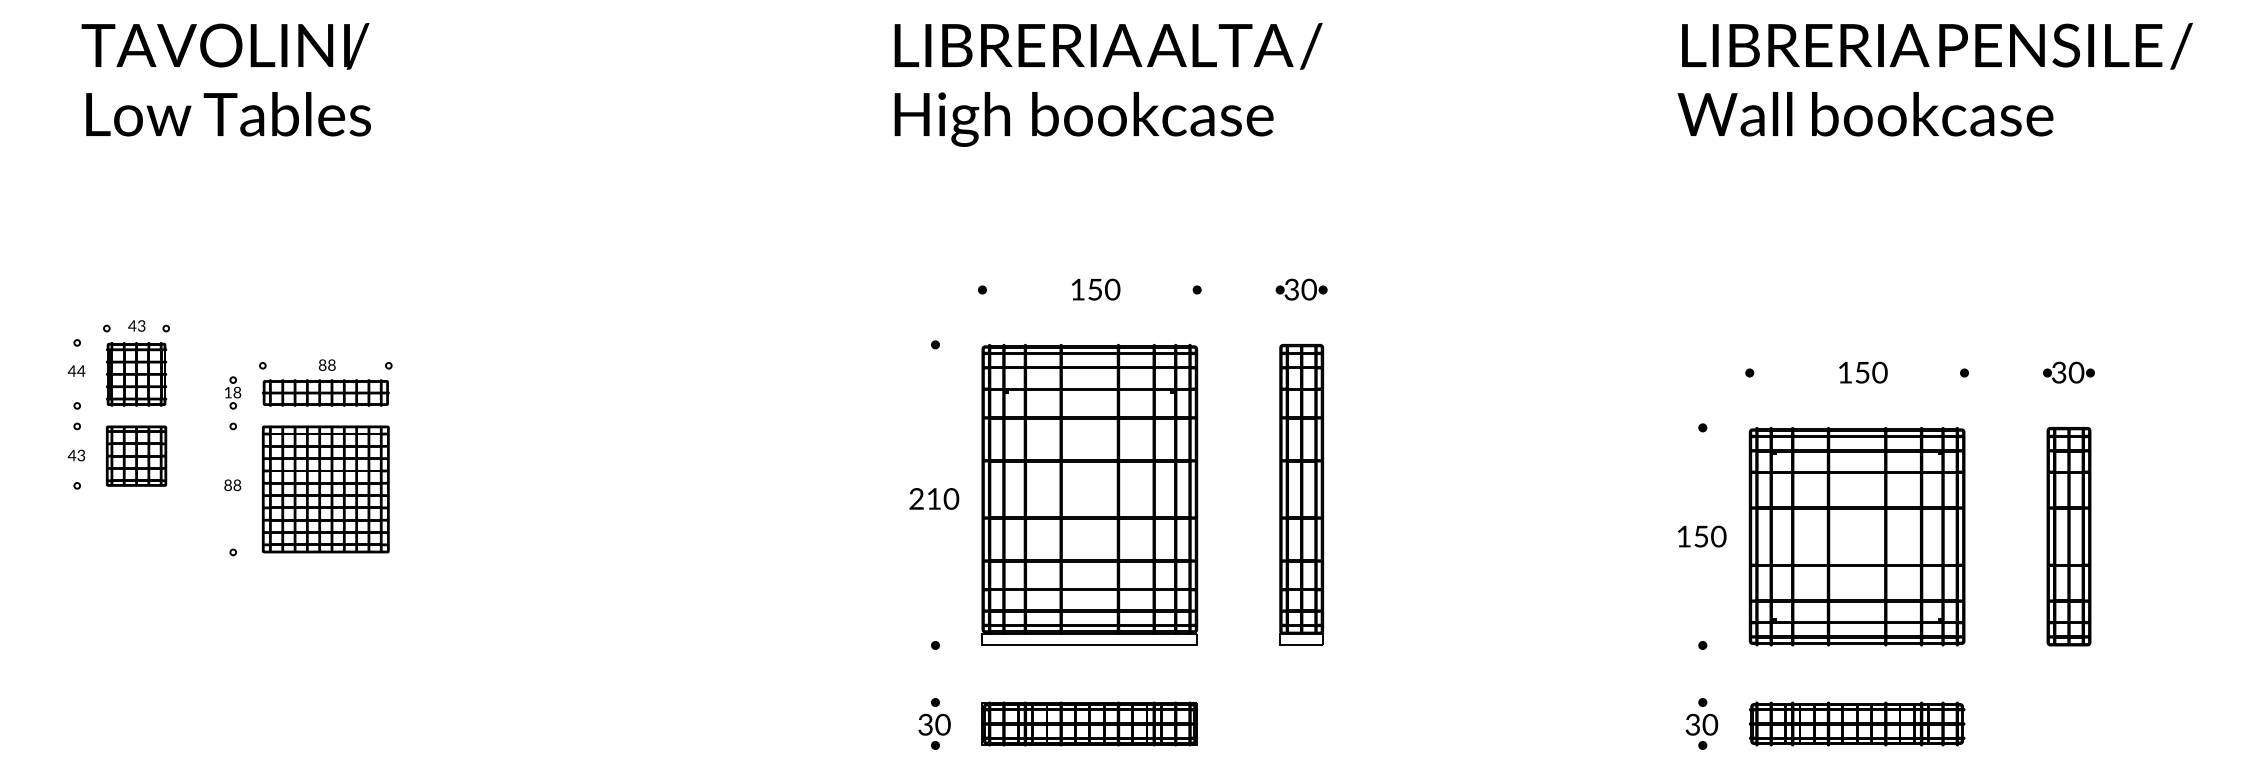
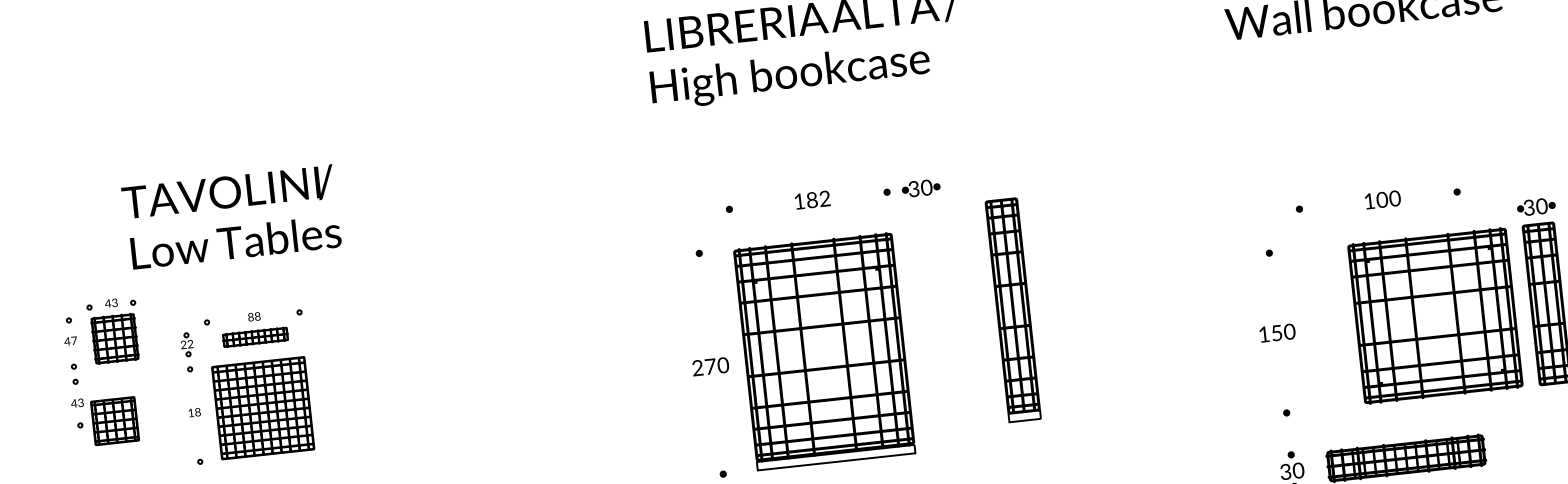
text: (225, 79) -> (231, 217), moved
text: (1104, 289) -> (818, 199), 150 -> 182
part: (1301, 289) -> (921, 188), moved
text: (81, 370) -> (74, 340), 44 -> 47
text: (1862, 372) -> (1382, 199), 150 -> 100
part: (2068, 372) -> (1536, 206), moved
text: (232, 392) -> (186, 344), 18 -> 22
part: (325, 392) -> (255, 337), size x0.7
part: (136, 455) -> (114, 420), moved
text: (227, 485) -> (190, 413), 88 -> 18
part: (1301, 494) -> (1013, 309), moved
text: (934, 498) -> (710, 366), 210 -> 270
part: (1856, 536) -> (1434, 315), moved

